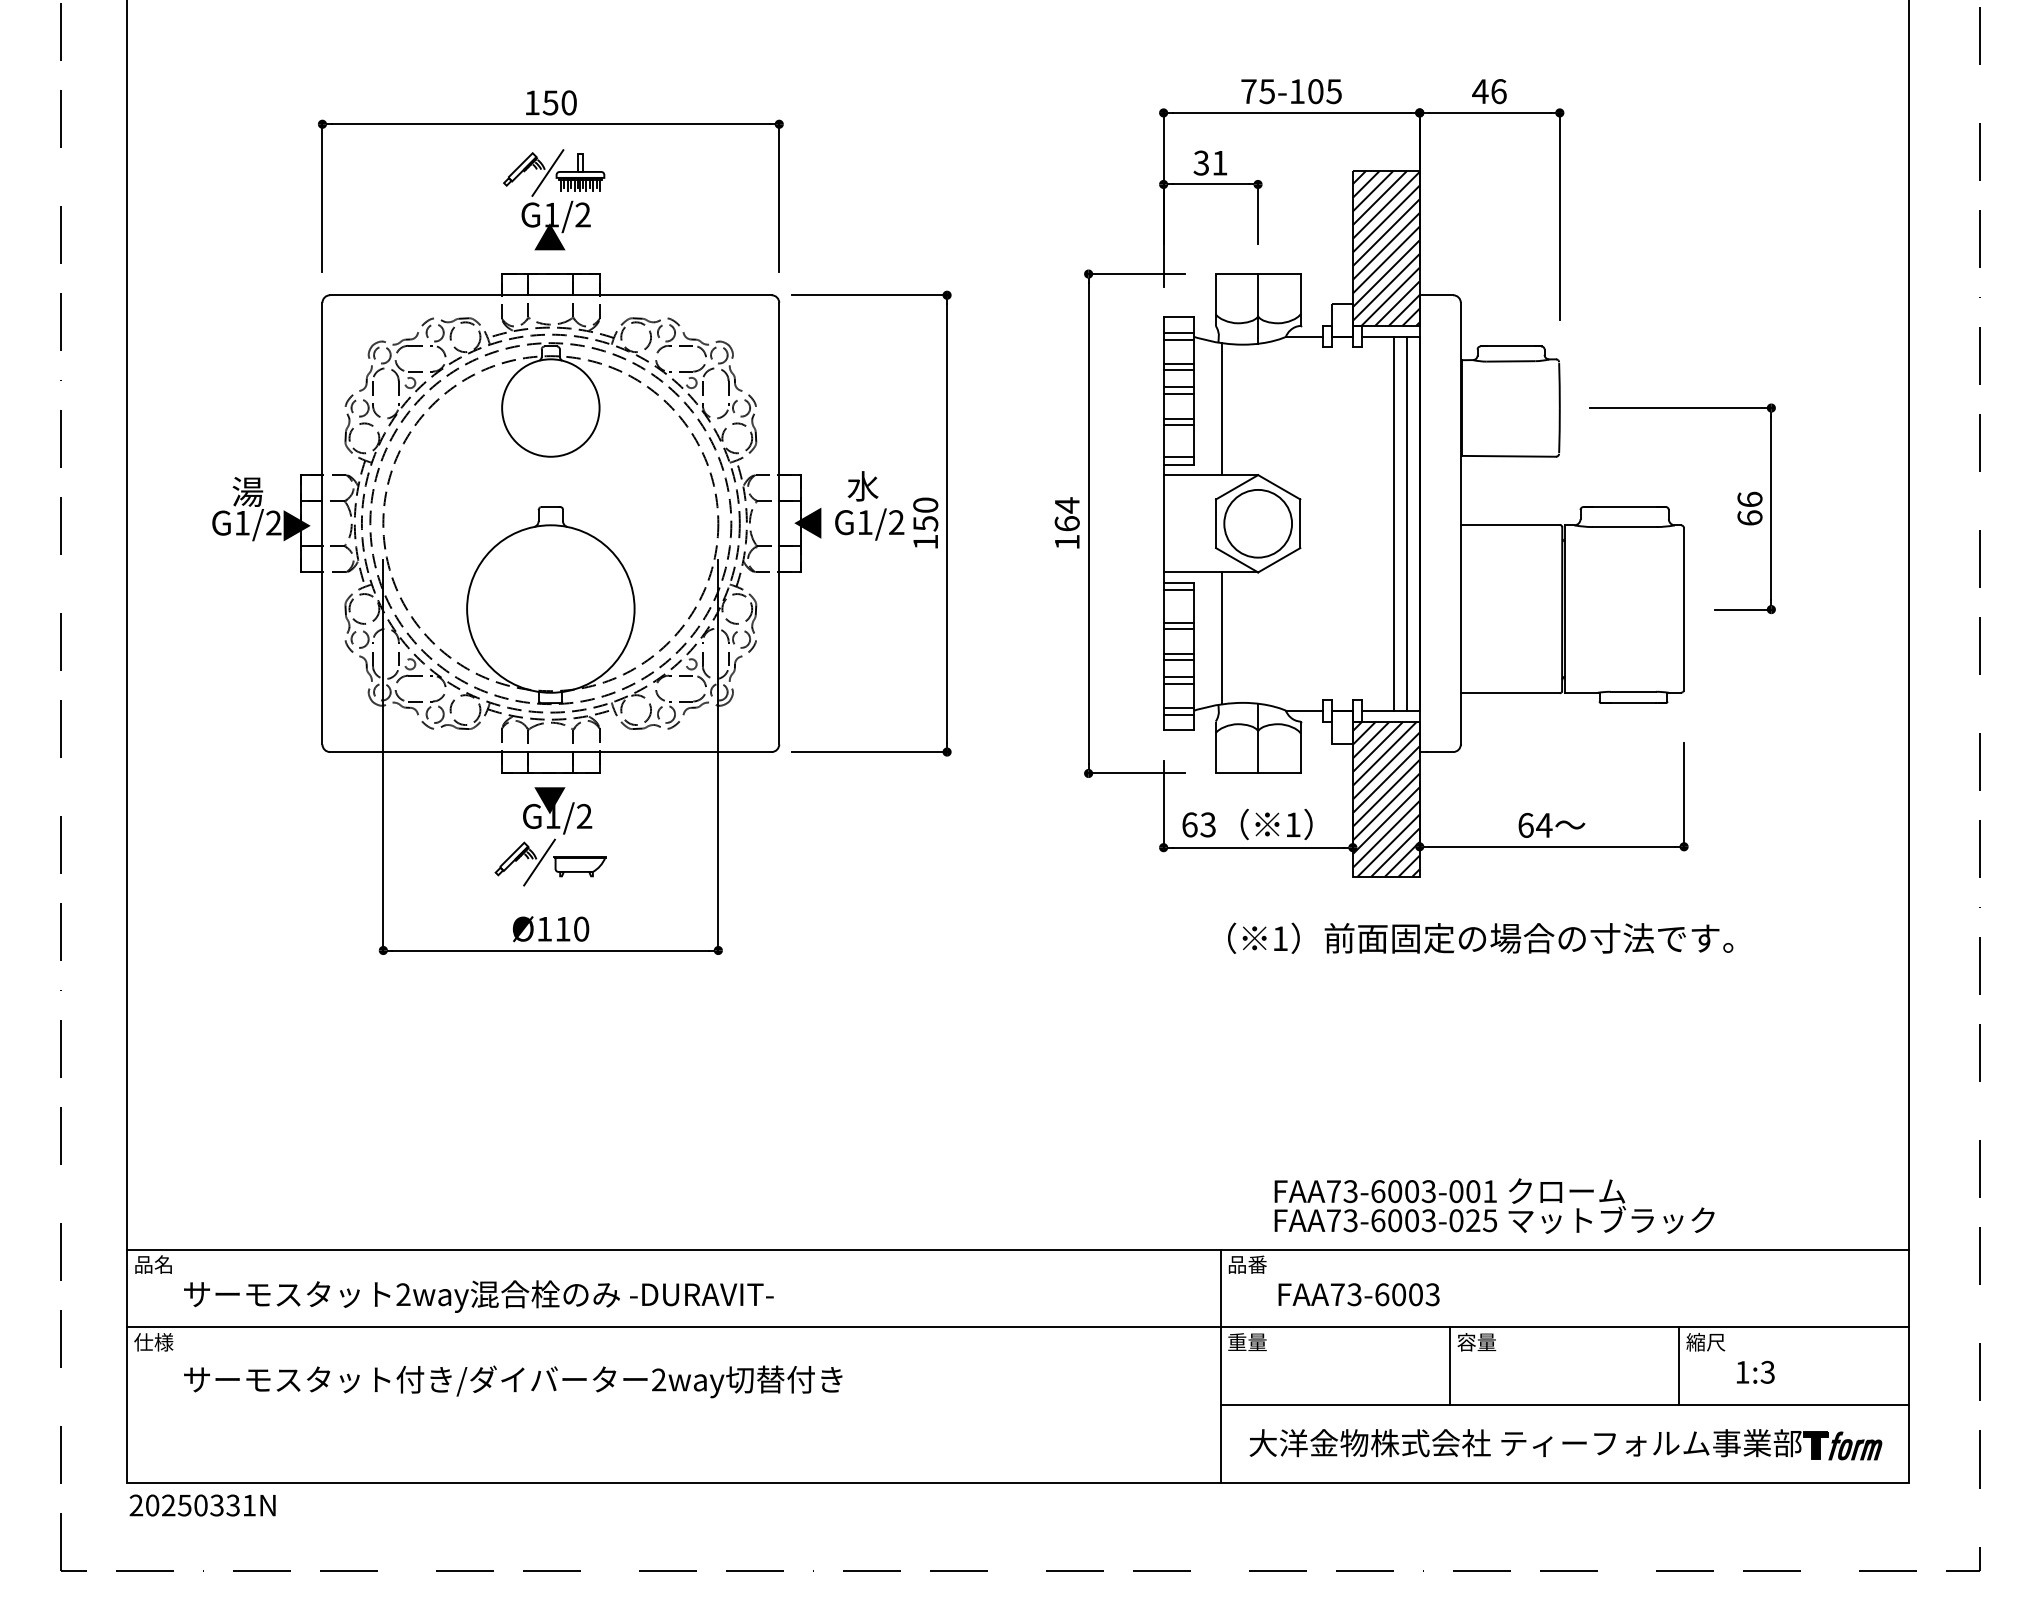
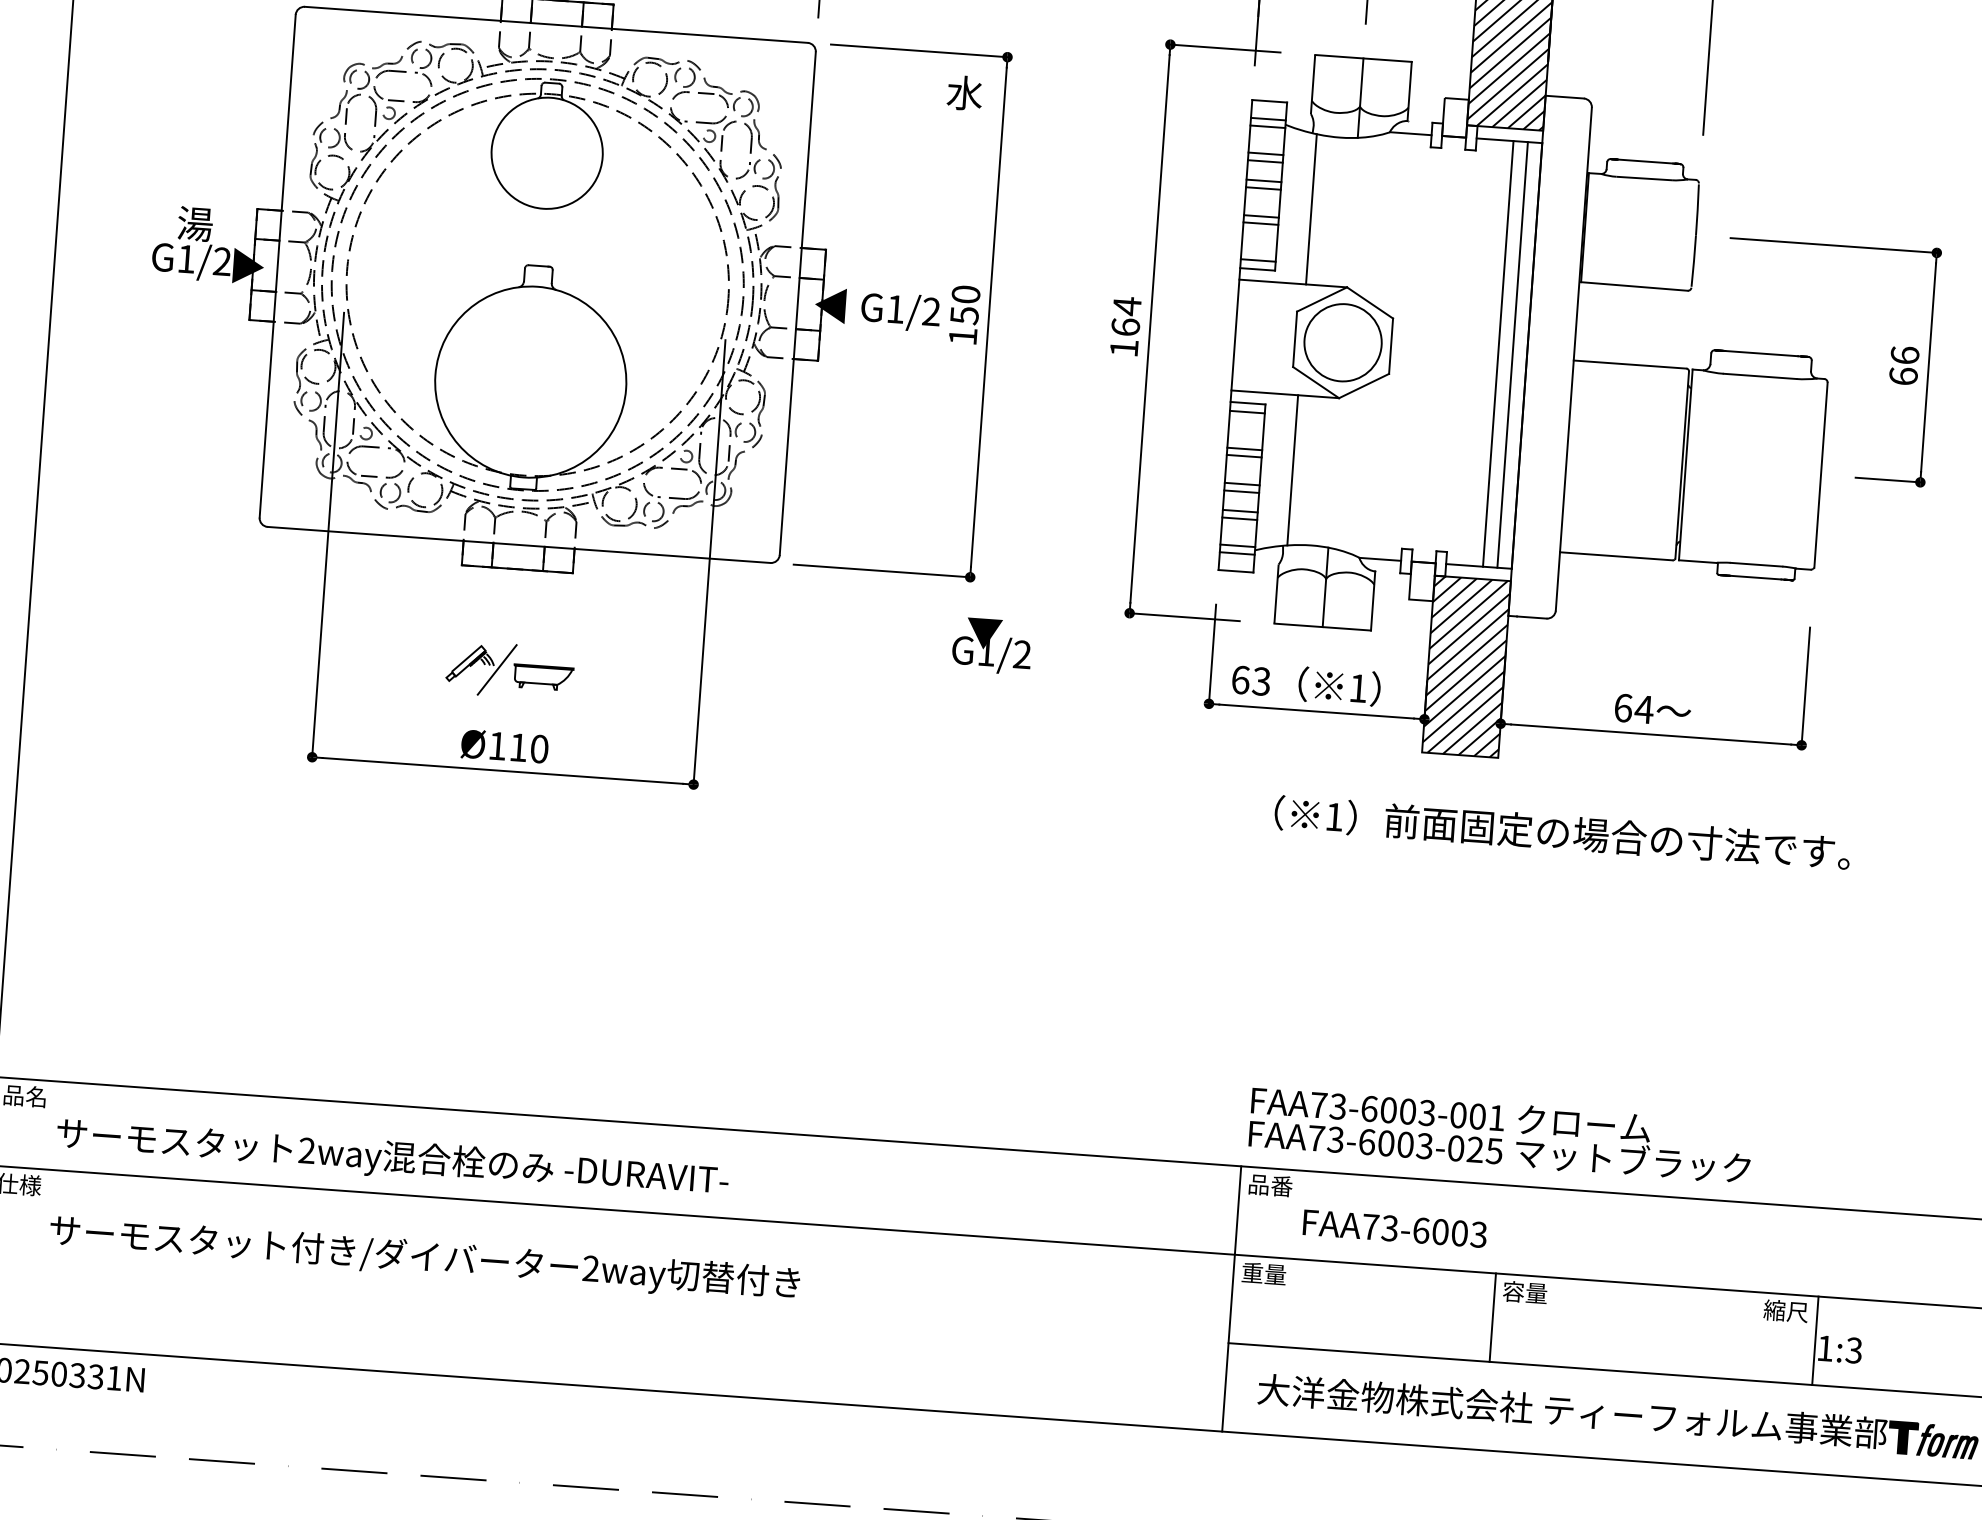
text: (862, 486) -> (964, 93), moved
text: (557, 810) -> (992, 645), moved
text: (1494, 1205) -> (1500, 1134), moved
line: (1679, 1366) -> (1815, 1341), moved

